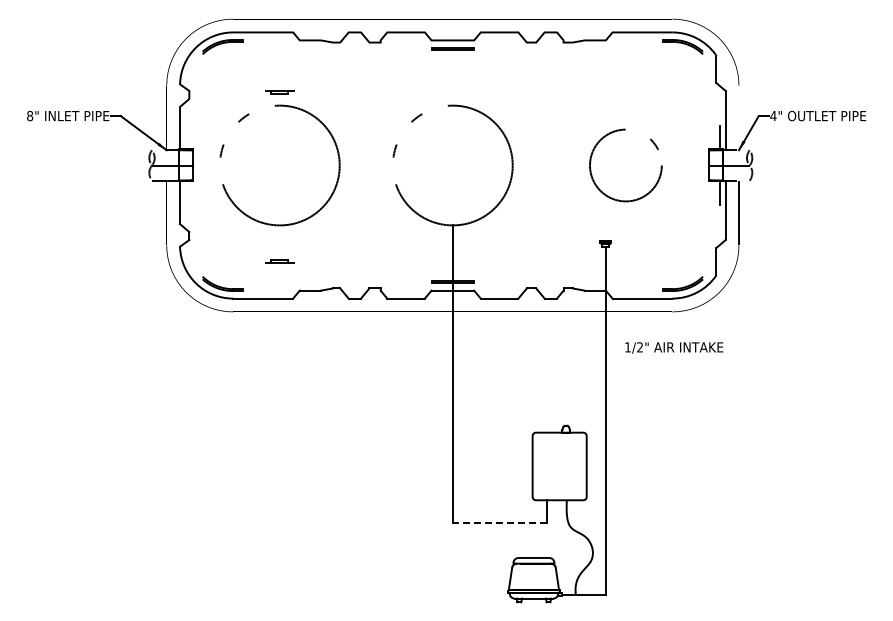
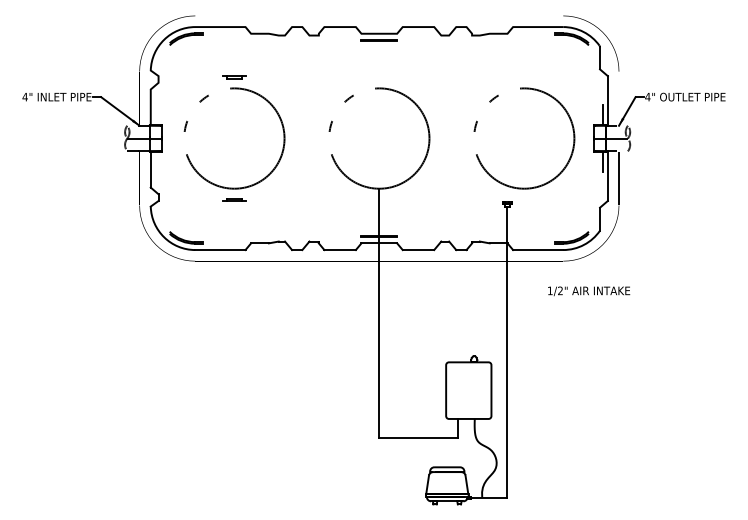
text: (29, 115) -> (24, 96), 8" -> 4"
circle: (625, 165) -> (523, 138), size x1.67
line: (279, 260) -> (234, 198), moved
text: (674, 347) -> (589, 290), moved
line: (499, 523) -> (418, 438), dashed -> solid

